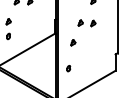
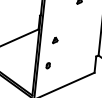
part: (86, 23) -> (70, 22), removed

